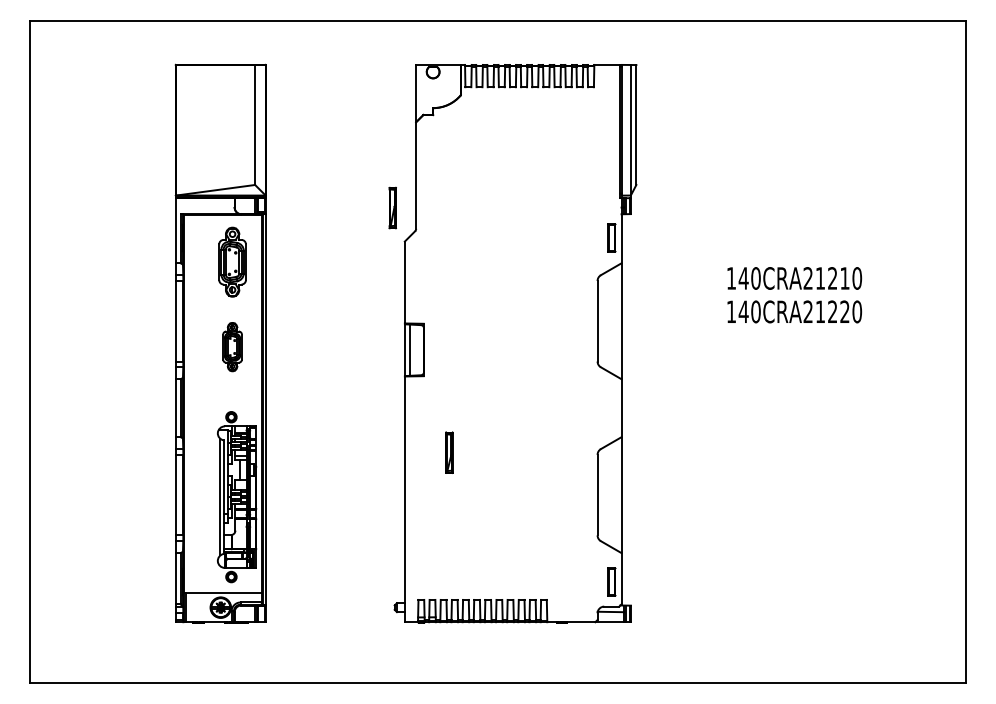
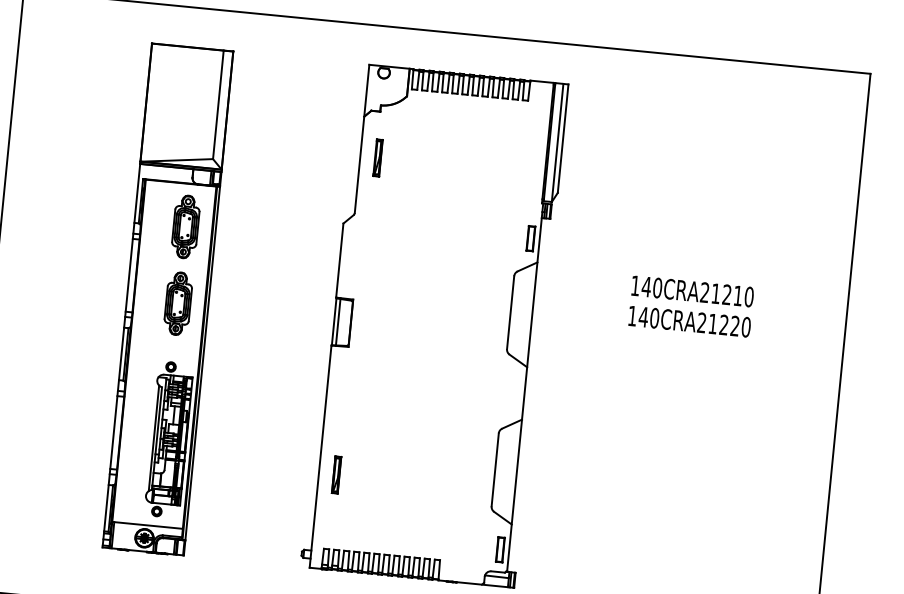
part: (392, 207) -> (377, 157), moved
part: (232, 346) -> (178, 303), size x1.43
part: (449, 452) -> (336, 474), moved

